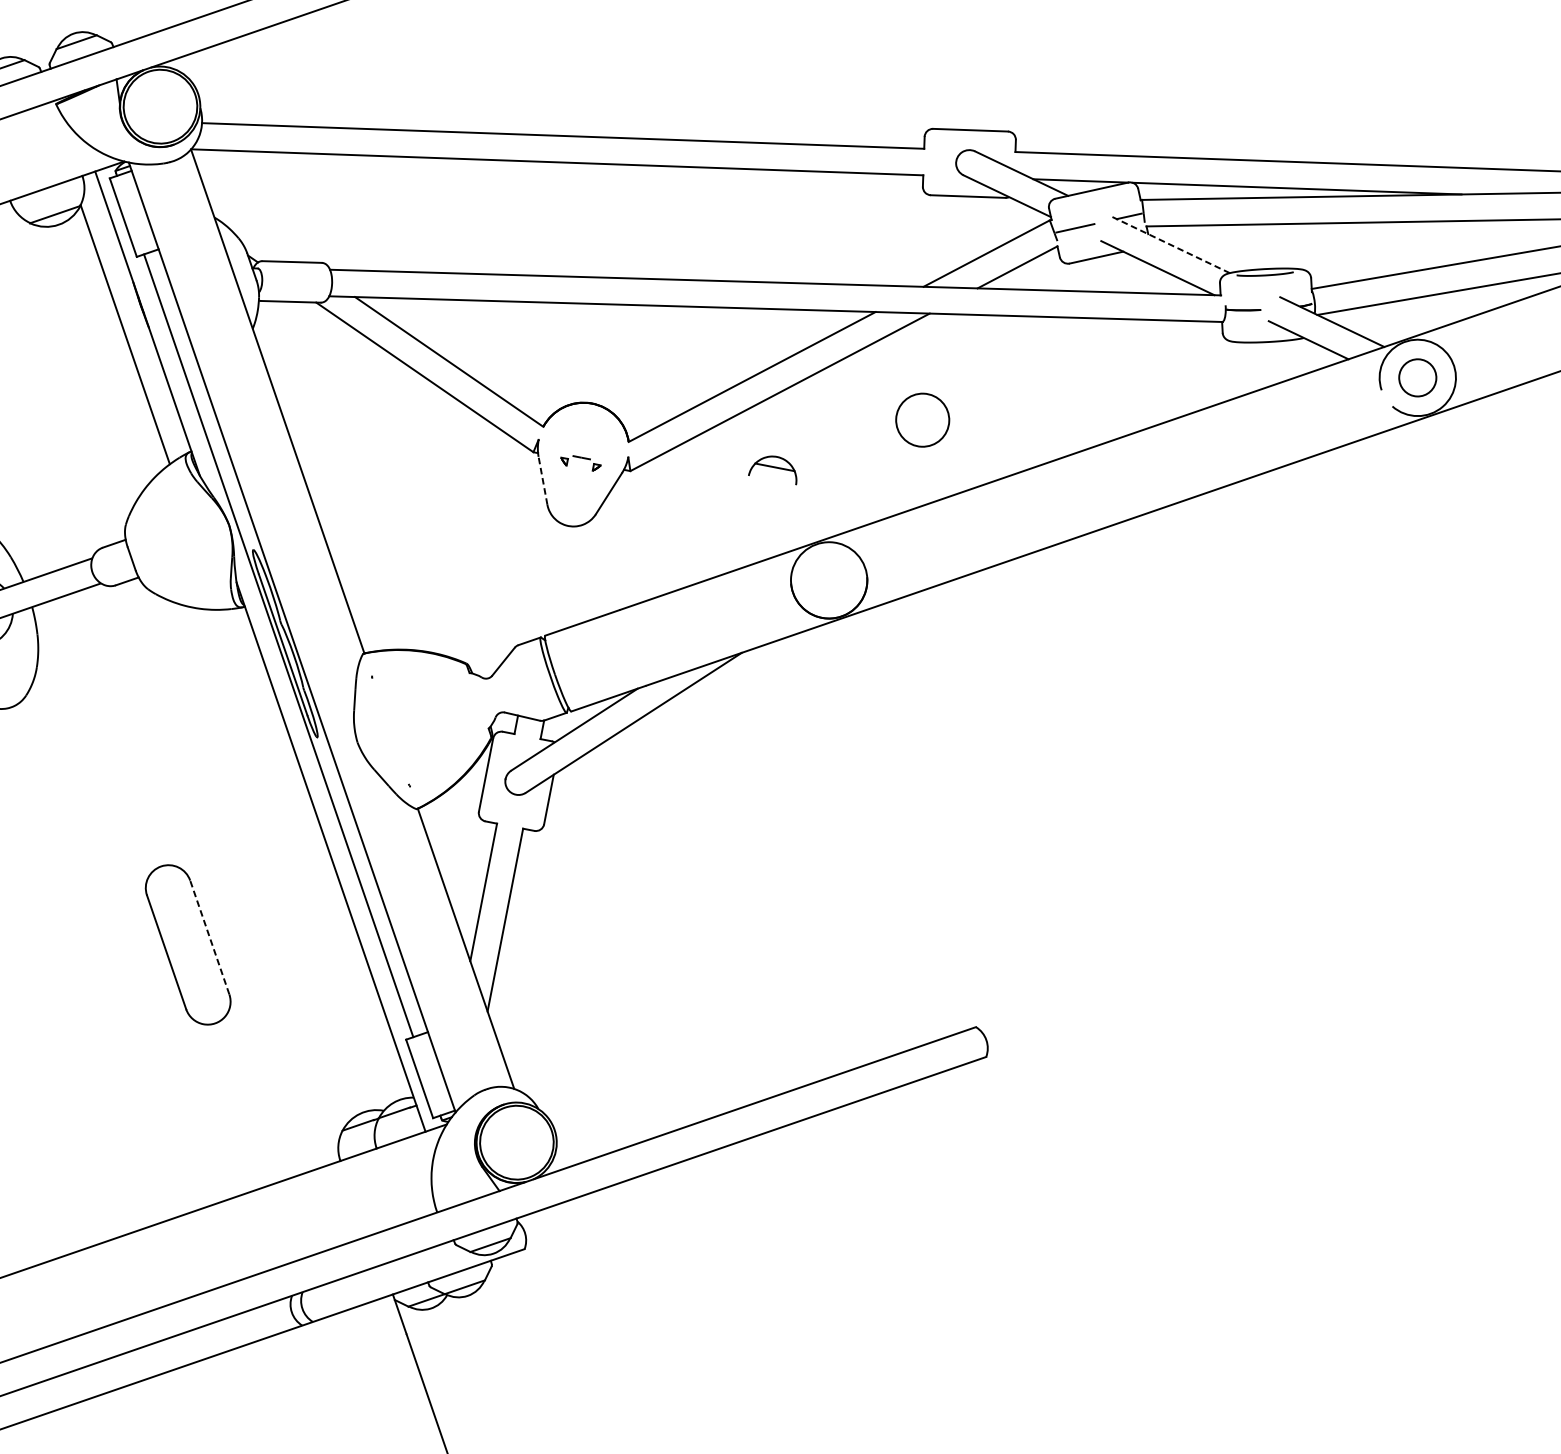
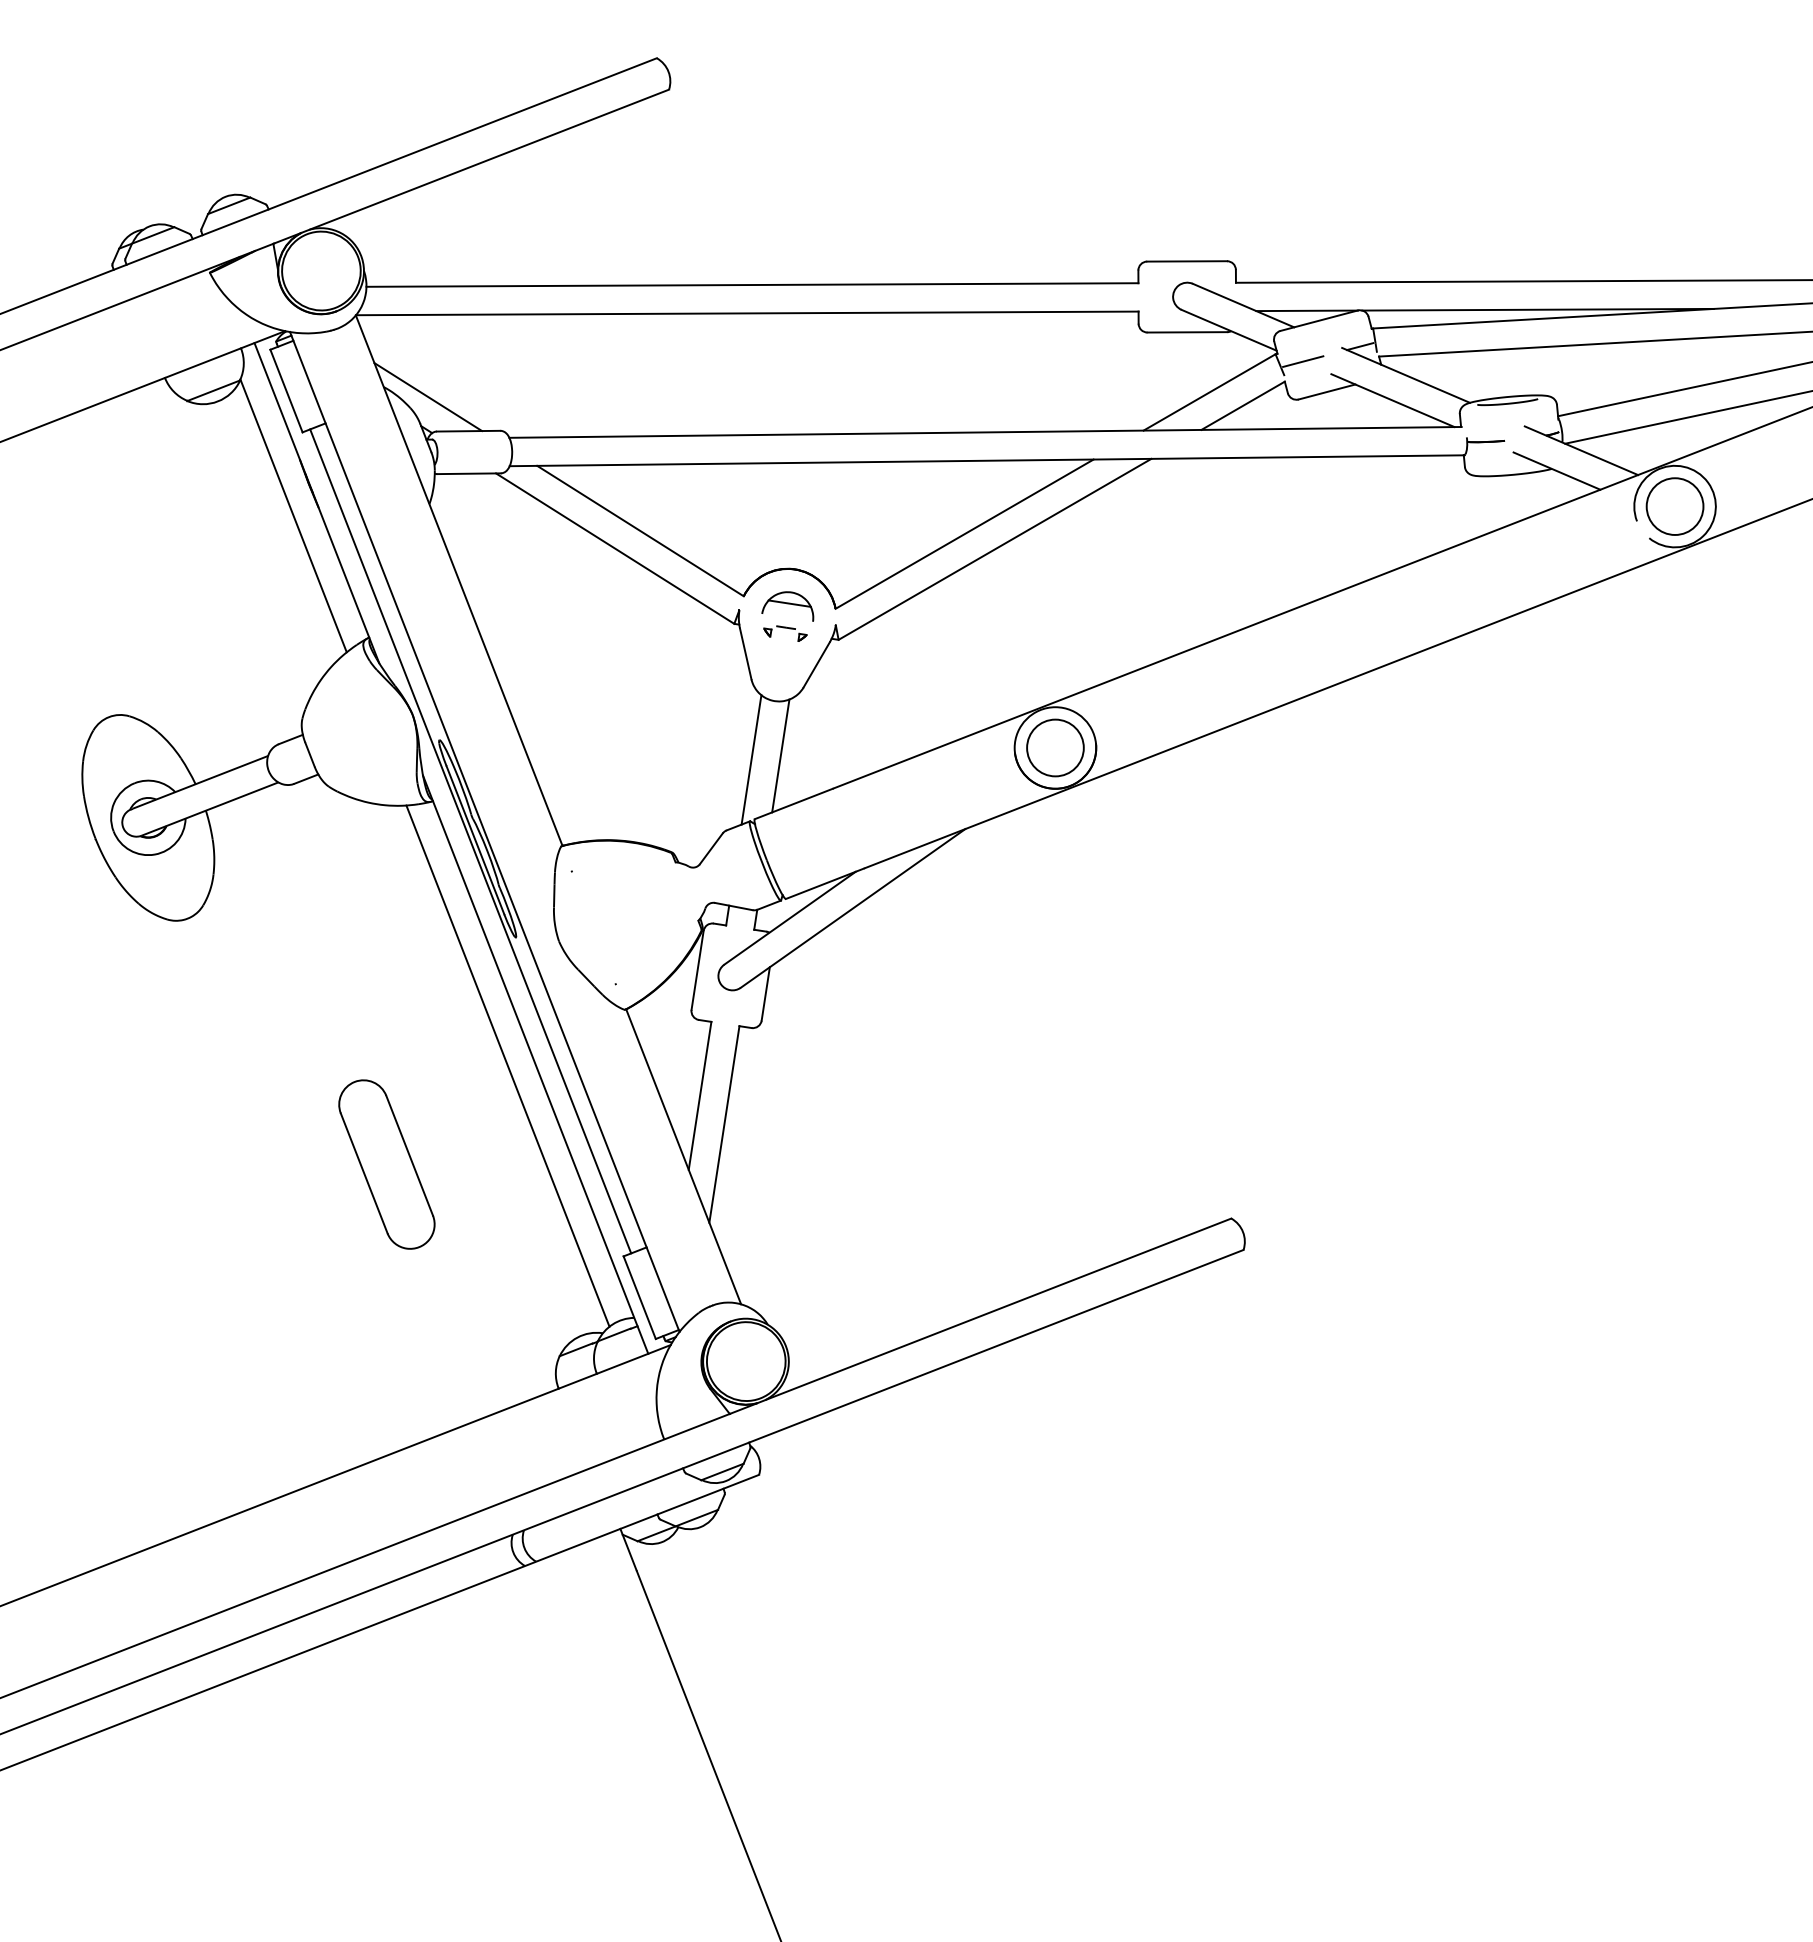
line: (255, 229) -> (428, 397), added
line: (1171, 245) -> (1406, 375), dashed -> solid
circle: (1417, 377) -> (1674, 506), size x1.43
circle: (922, 419) -> (1055, 747), moved
part: (772, 469) -> (787, 606), moved
line: (542, 480) -> (745, 653), dashed -> solid
line: (571, 577) -> (780, 755), added
line: (544, 579) -> (751, 759), added
line: (304, 856) -> (507, 1065), added
line: (209, 937) -> (409, 1155), dashed -> solid

